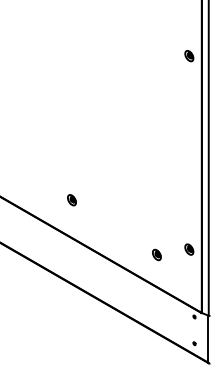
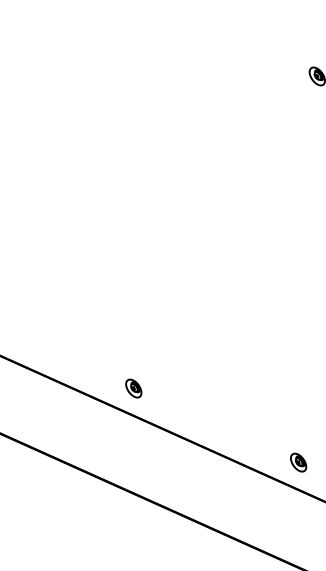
part: (71, 200) -> (133, 389), moved
part: (156, 254) -> (297, 461), moved

